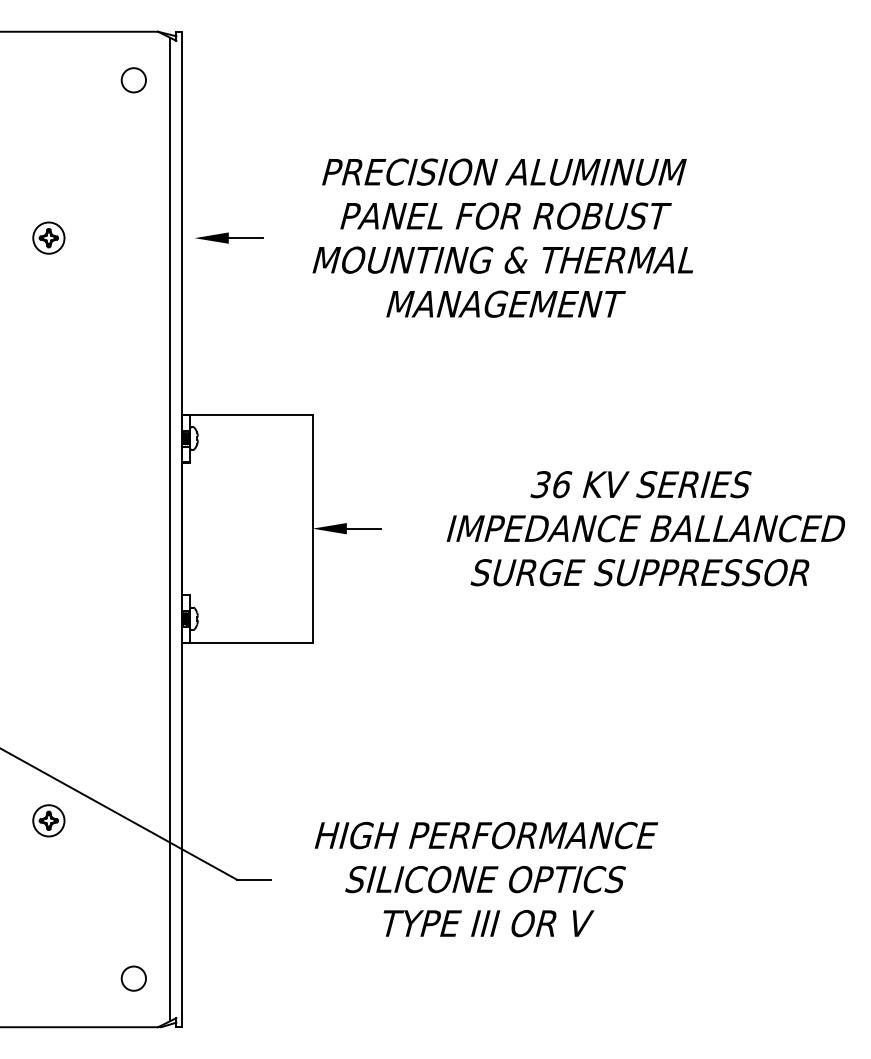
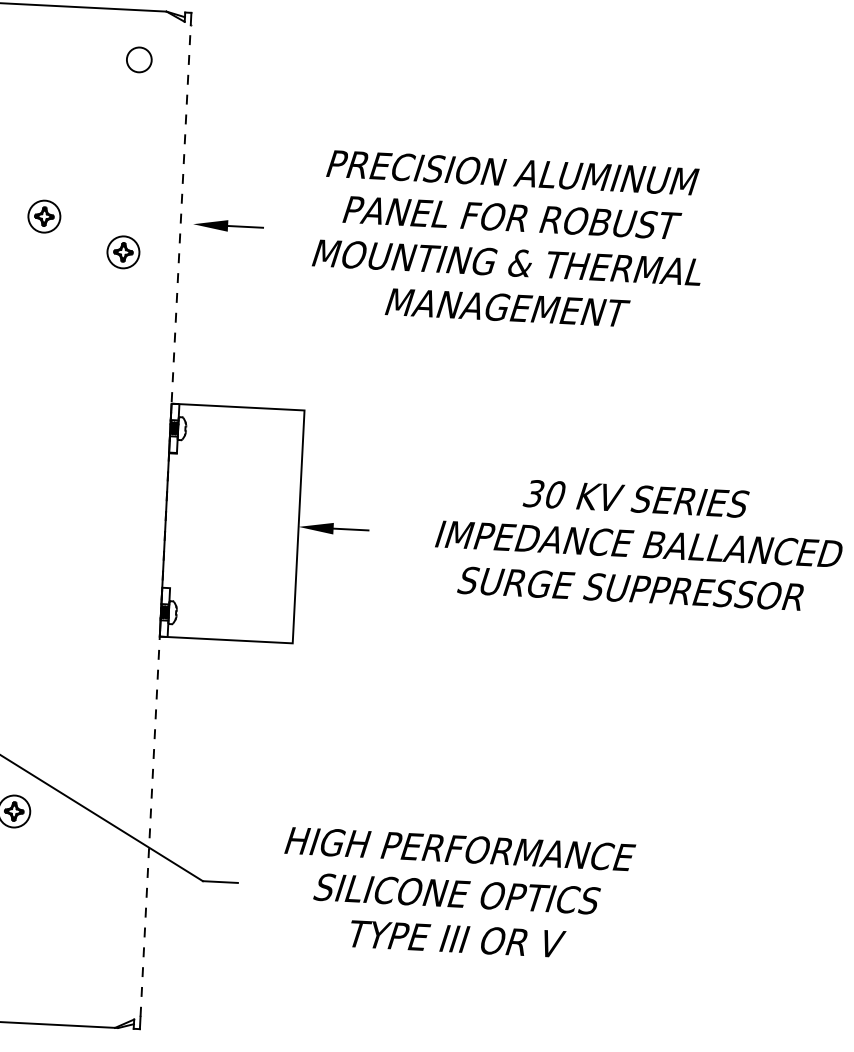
part: (127, 268) -> (123, 251), added
text: (562, 484) -> (556, 494), 36 -> 30
line: (170, 529) -> (153, 520), removed
line: (182, 529) -> (165, 521), solid -> dashed
circle: (133, 978) -> (92, 976), removed

